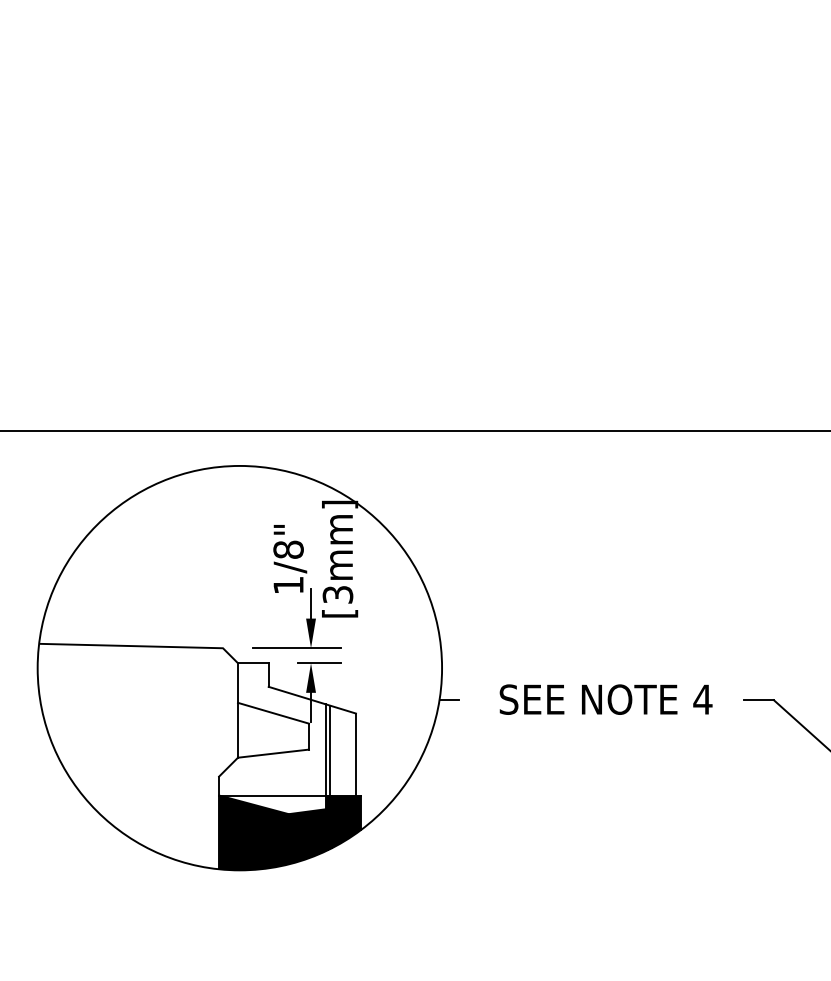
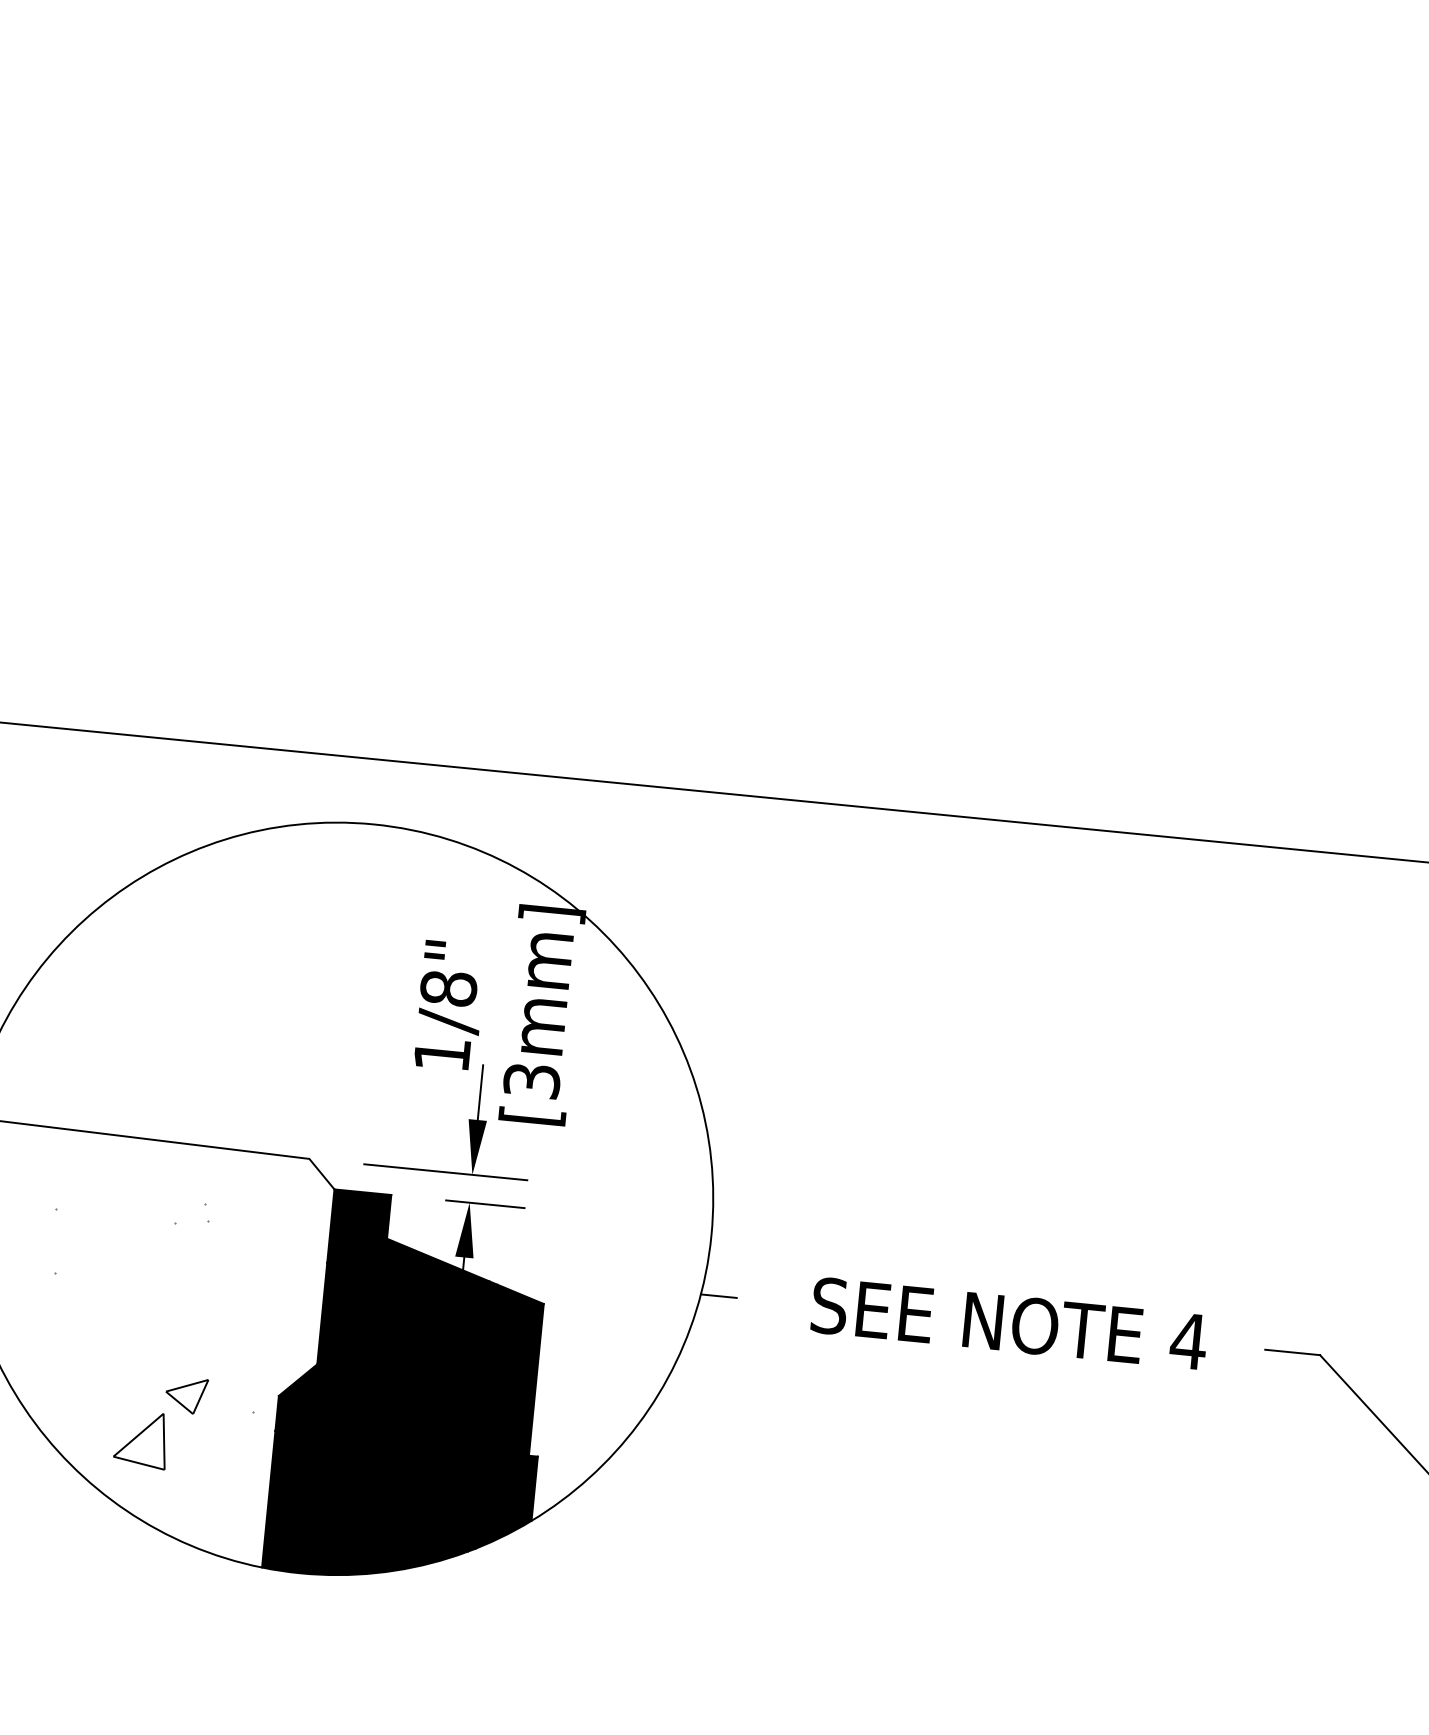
fill: (287, 738) -> (412, 1337), added
hatch: (147, 749) -> (151, 1332), added

